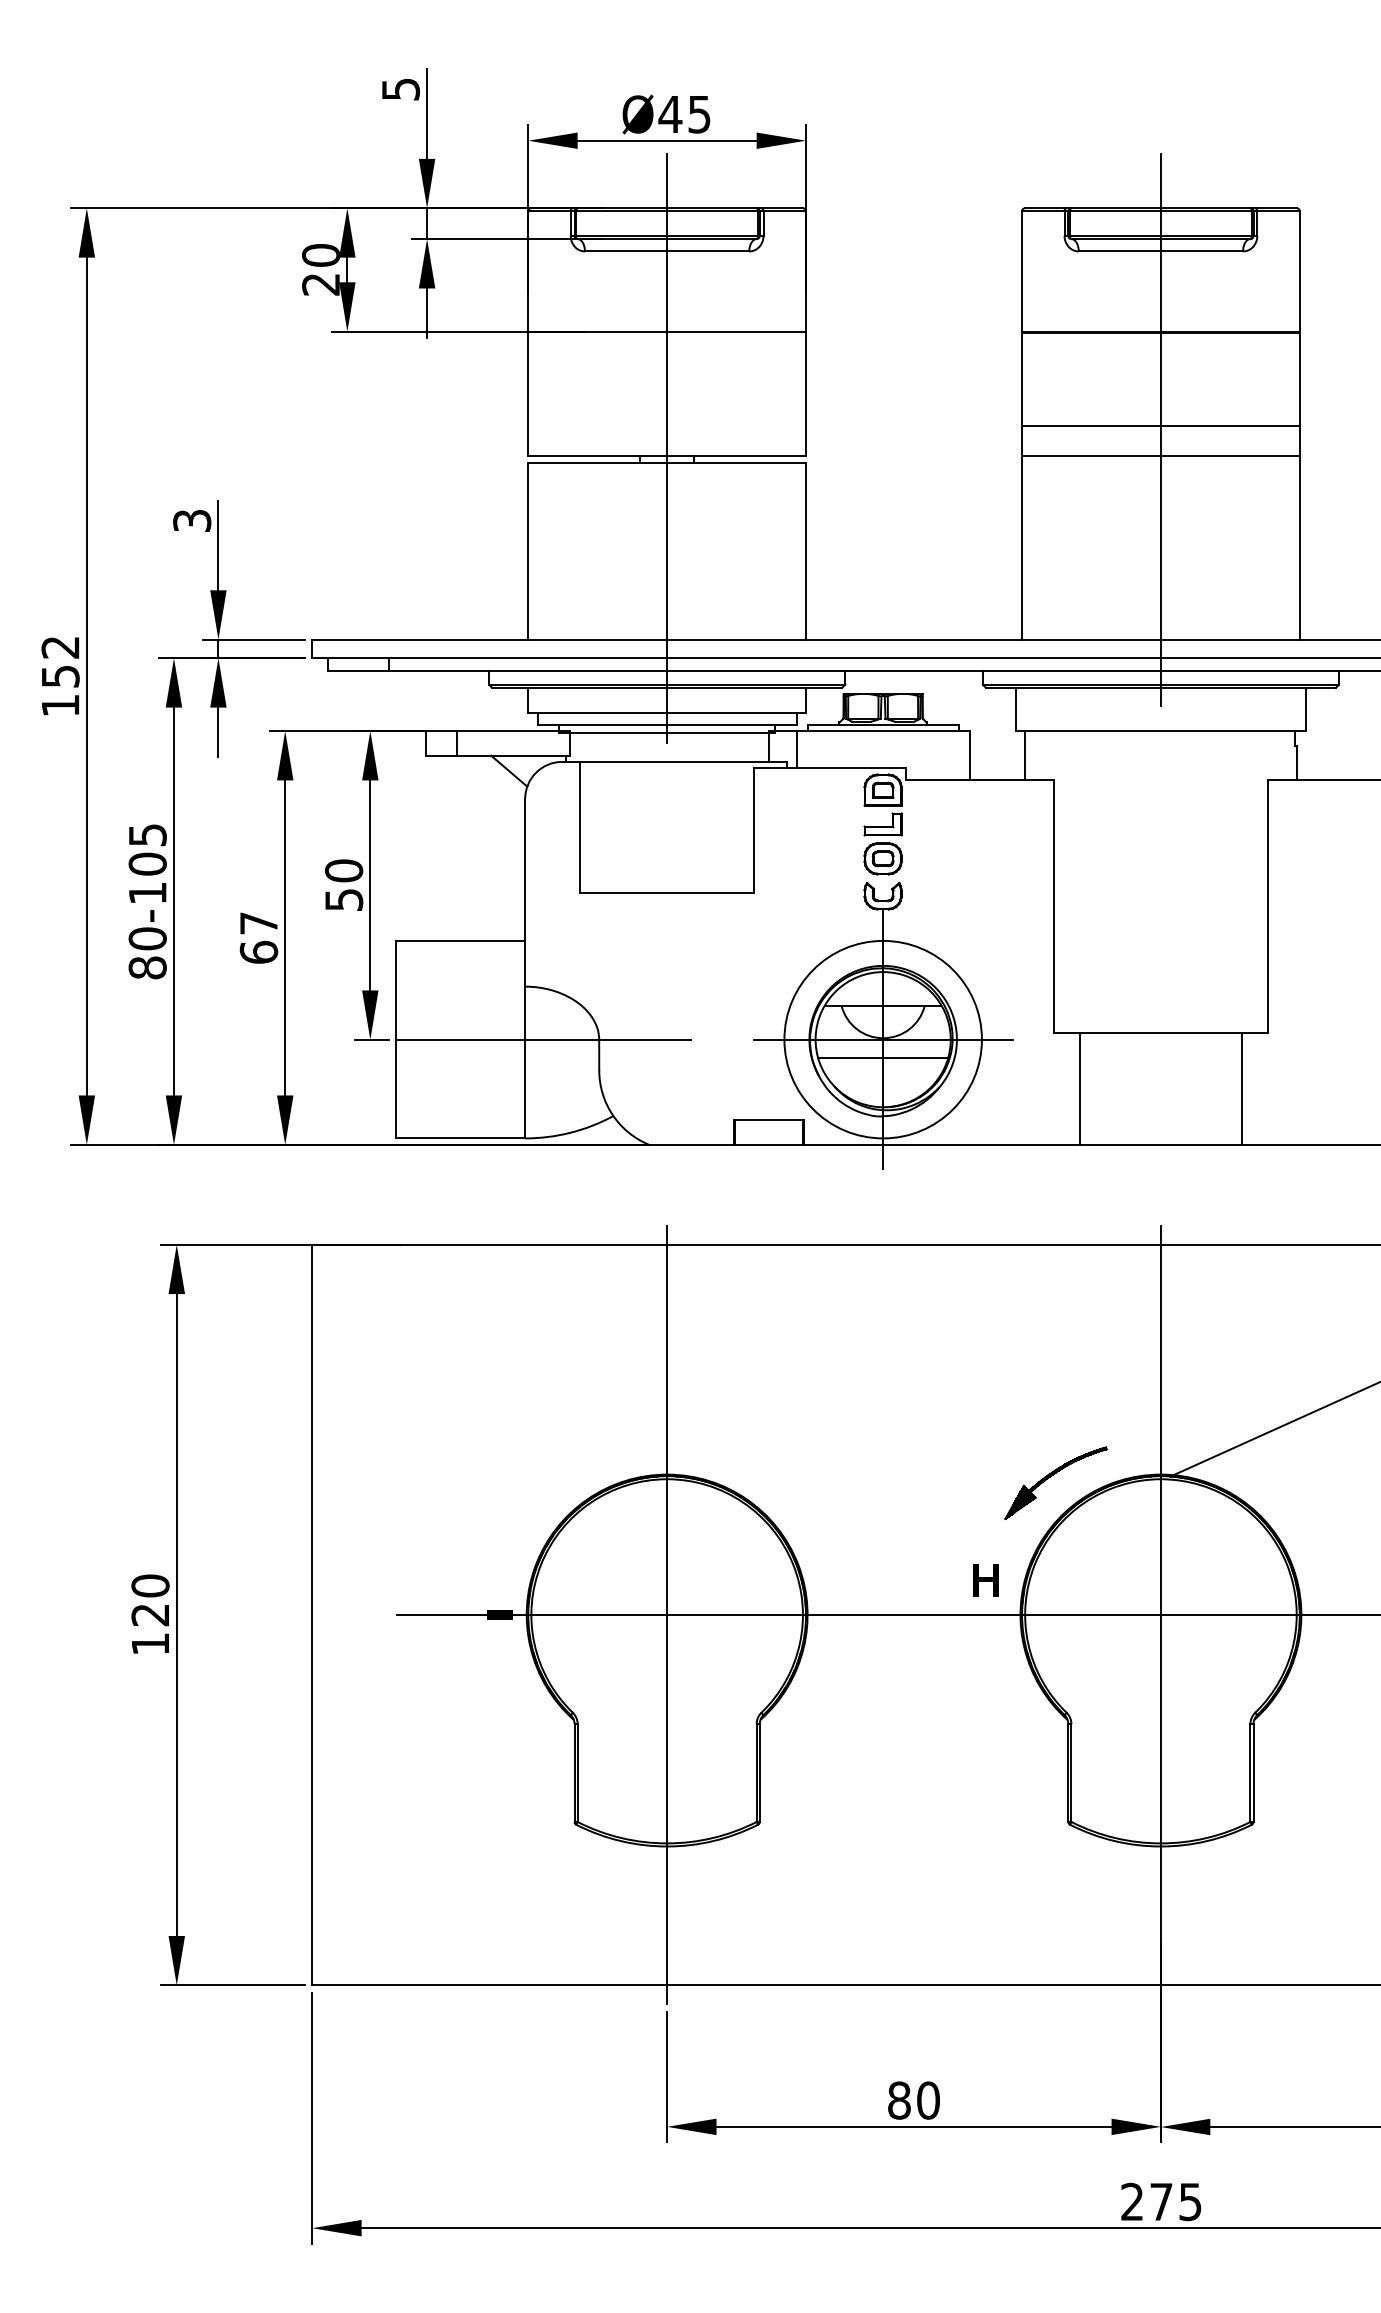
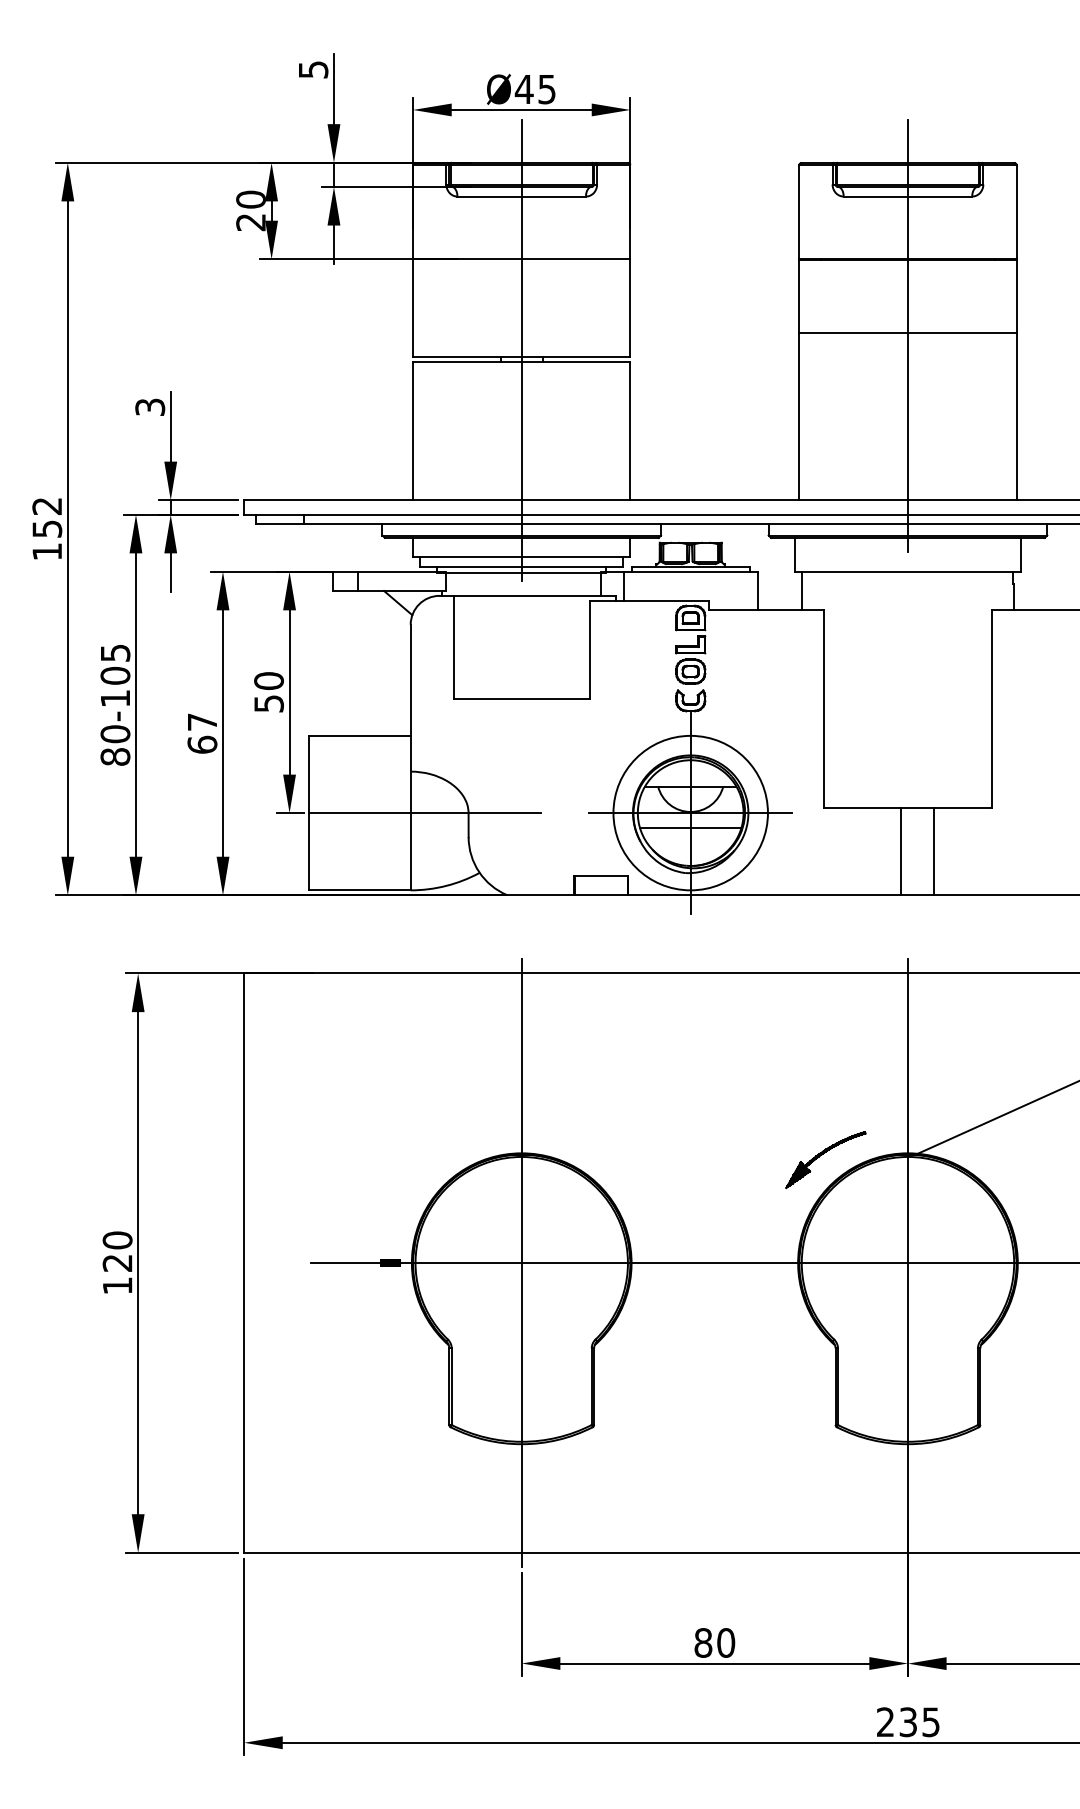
line: (1160, 456) -> (907, 356), removed
line: (1080, 1088) -> (901, 851), moved
line: (1241, 1088) -> (933, 851), moved
part: (985, 1580) -> (770, 1236), removed
text: (1161, 2201) -> (908, 1721), 275 -> 235

